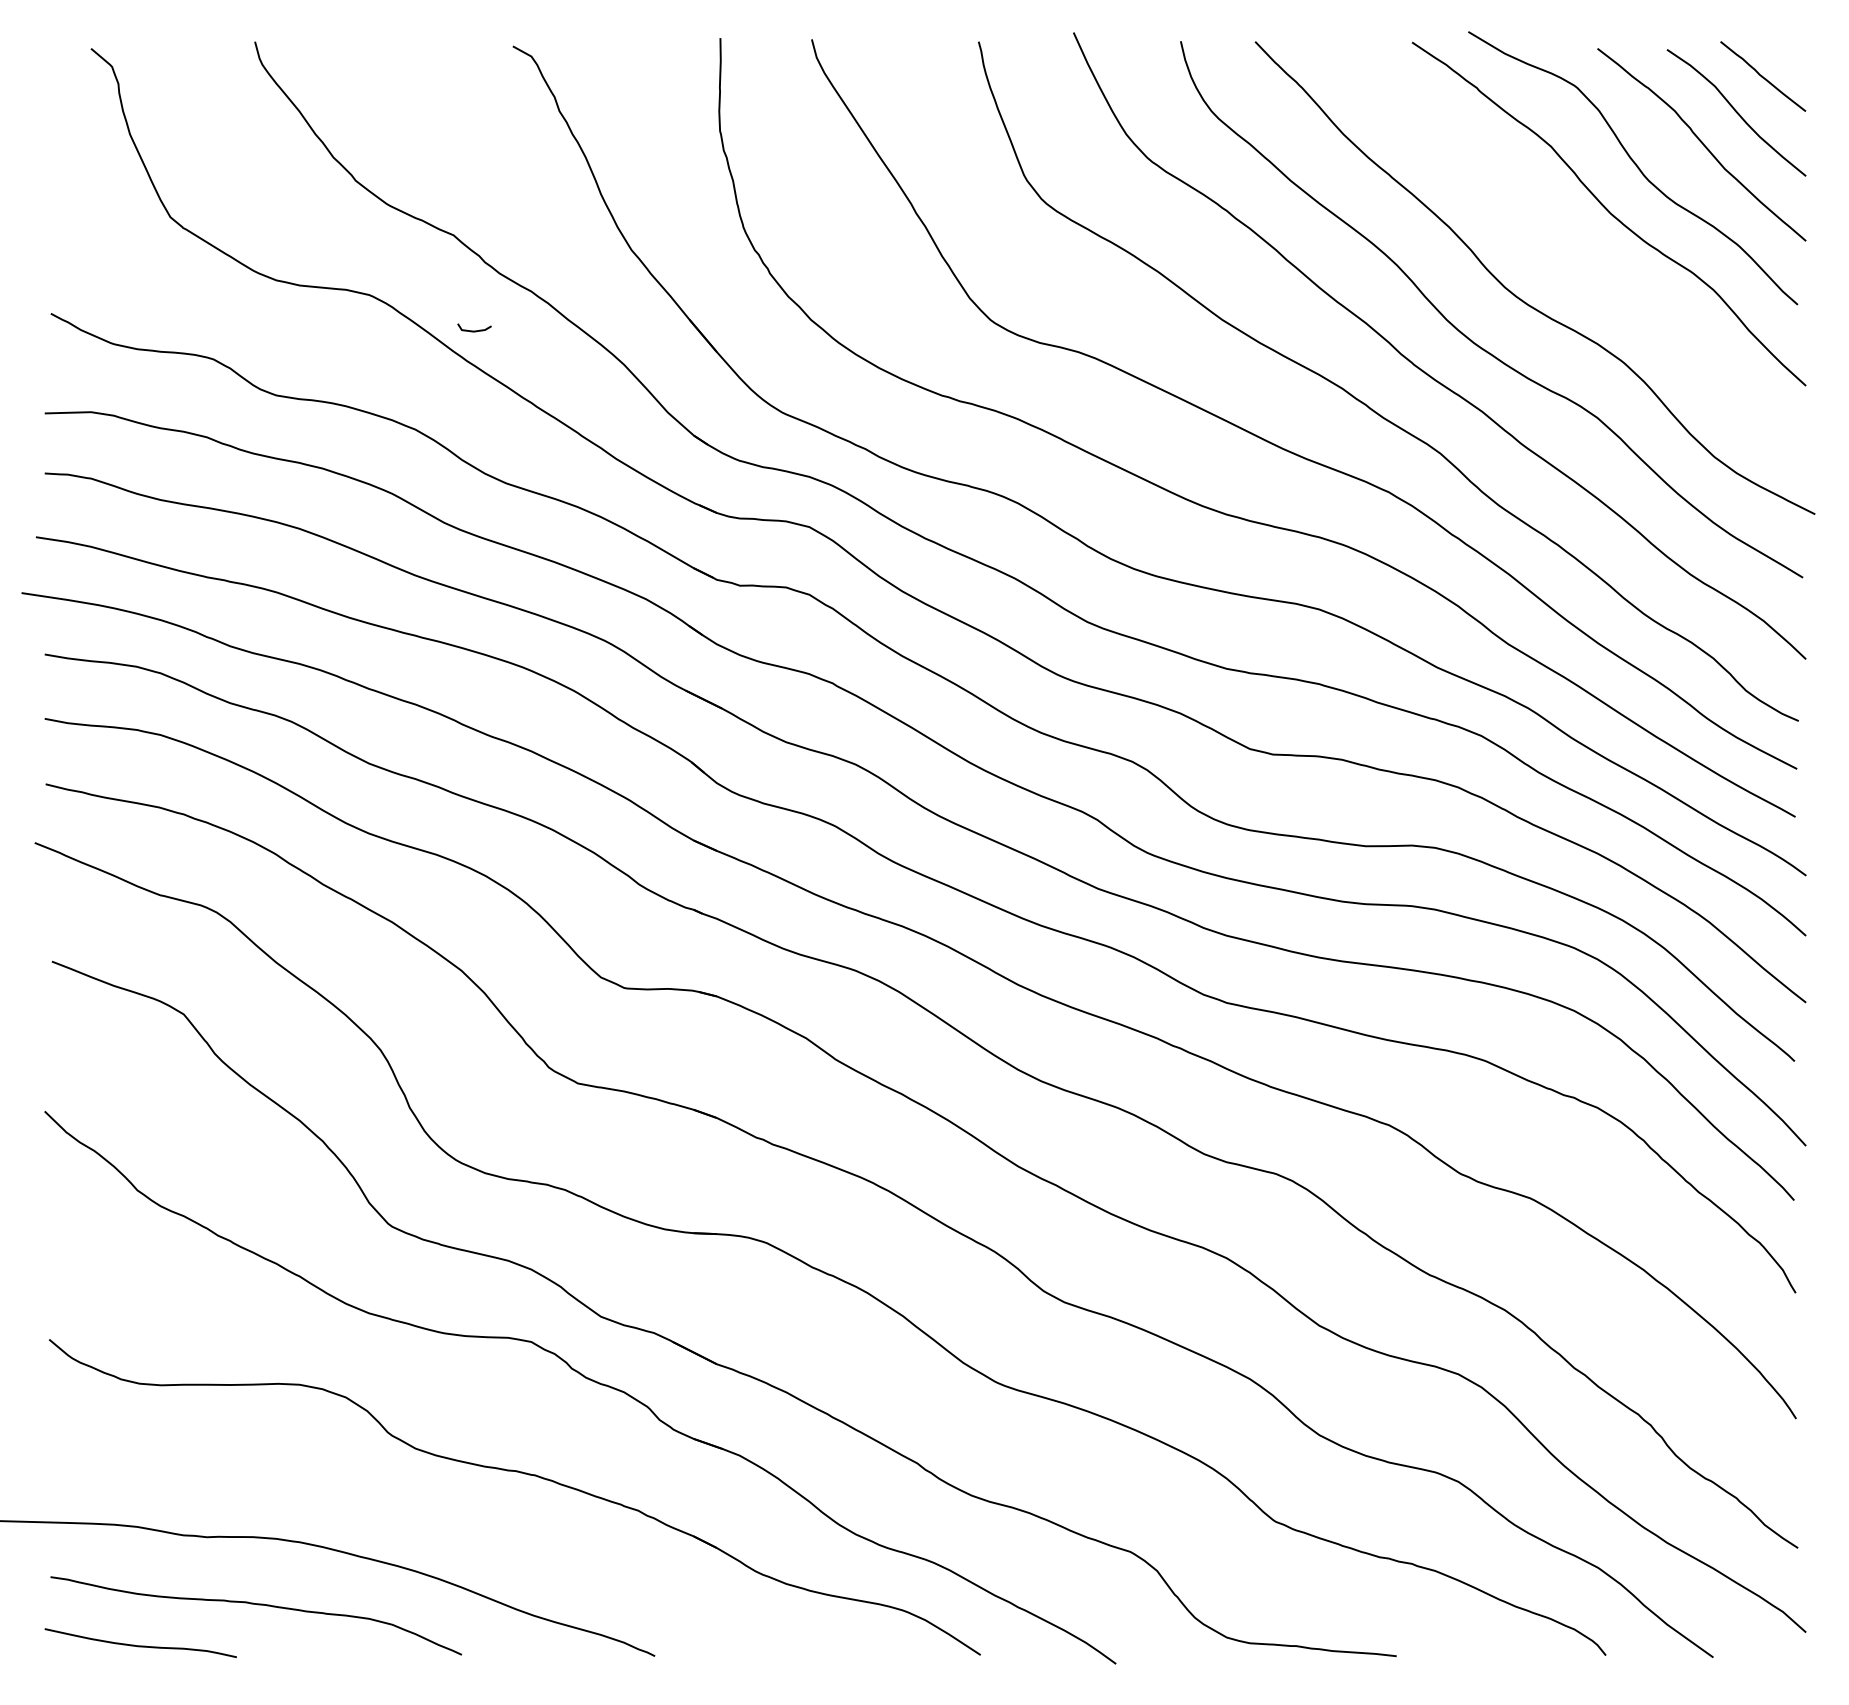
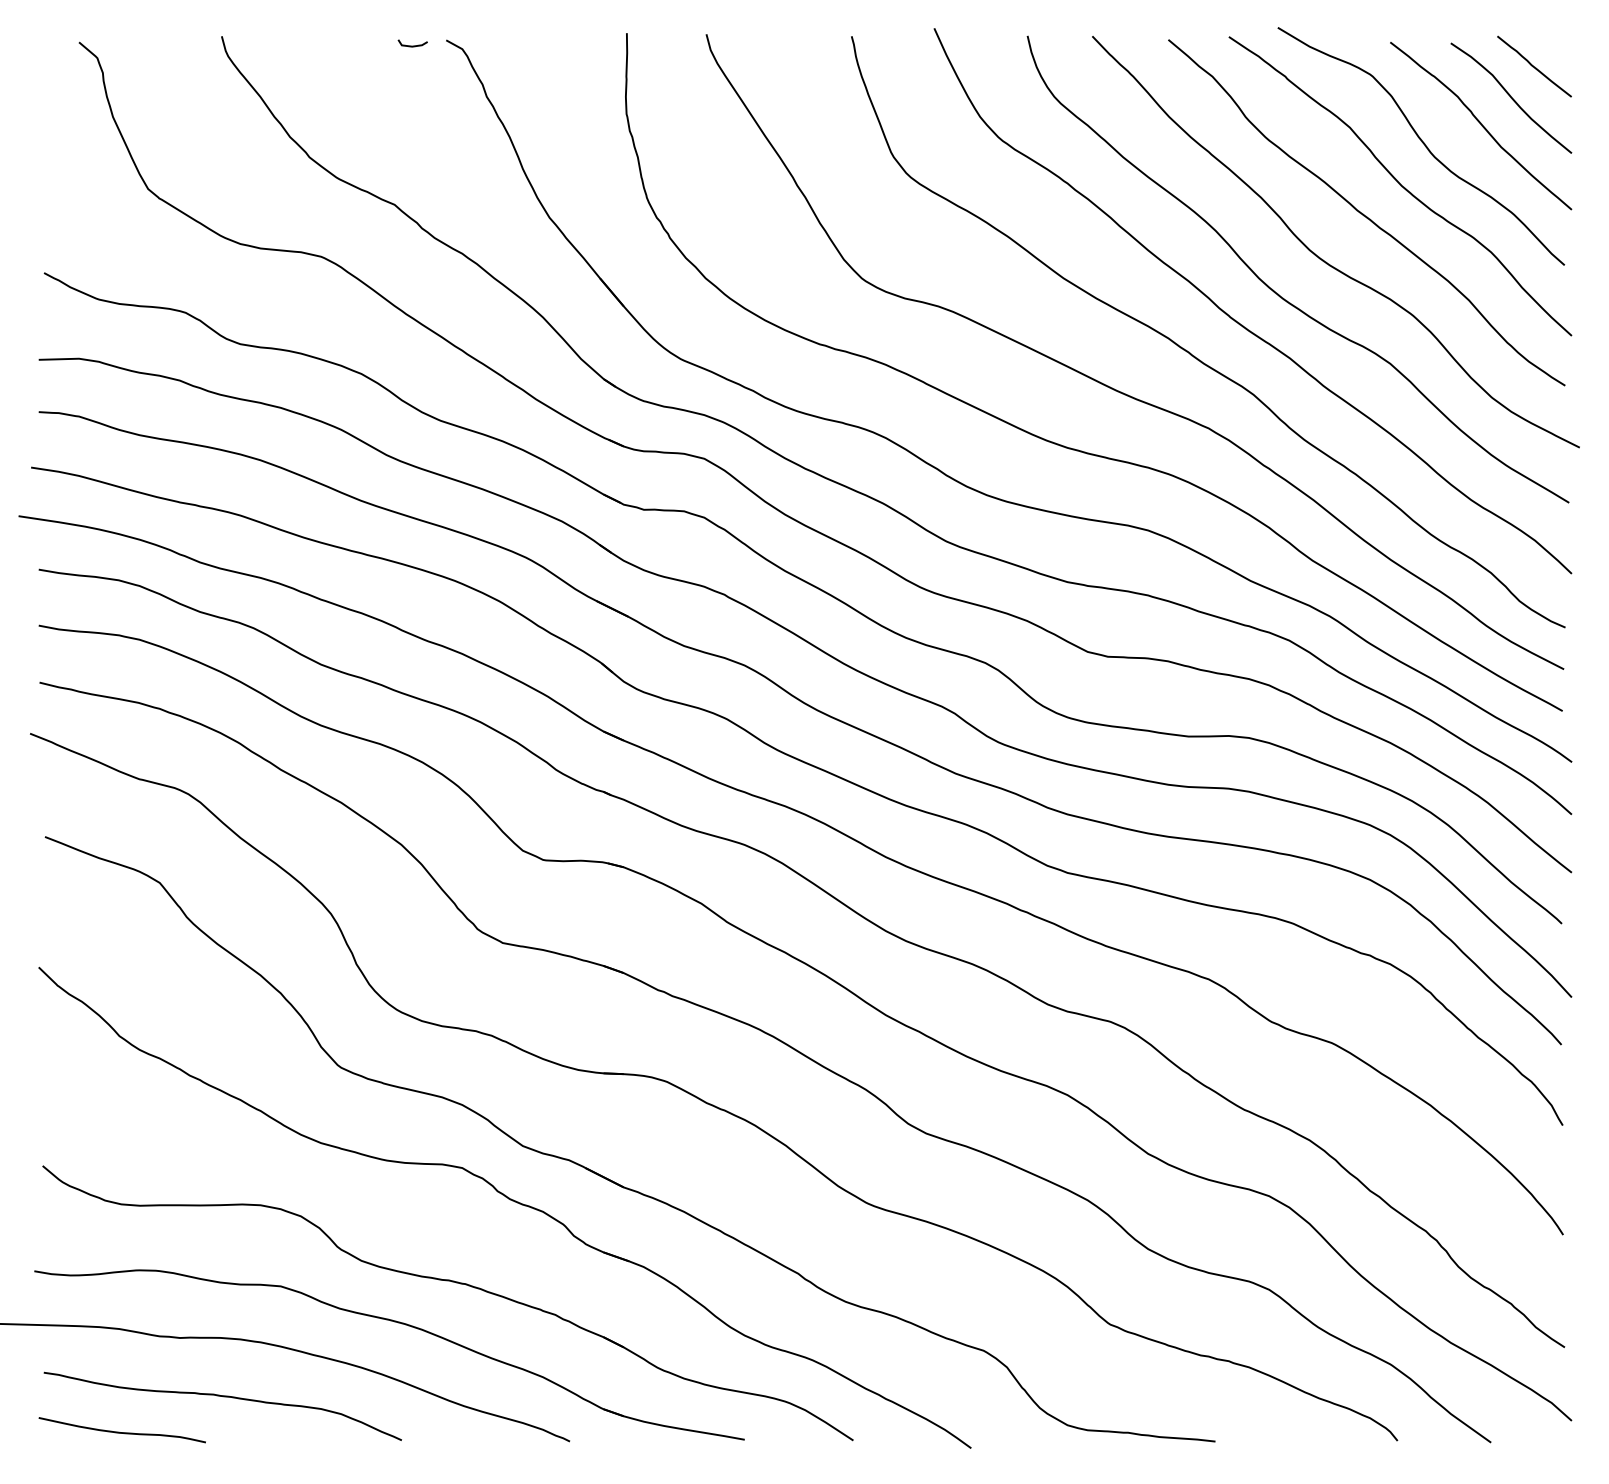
curve: (1569, 247) -> (1365, 215), added
line: (474, 330) -> (412, 45), moved
part: (458, 1520) -> (398, 1323), added

